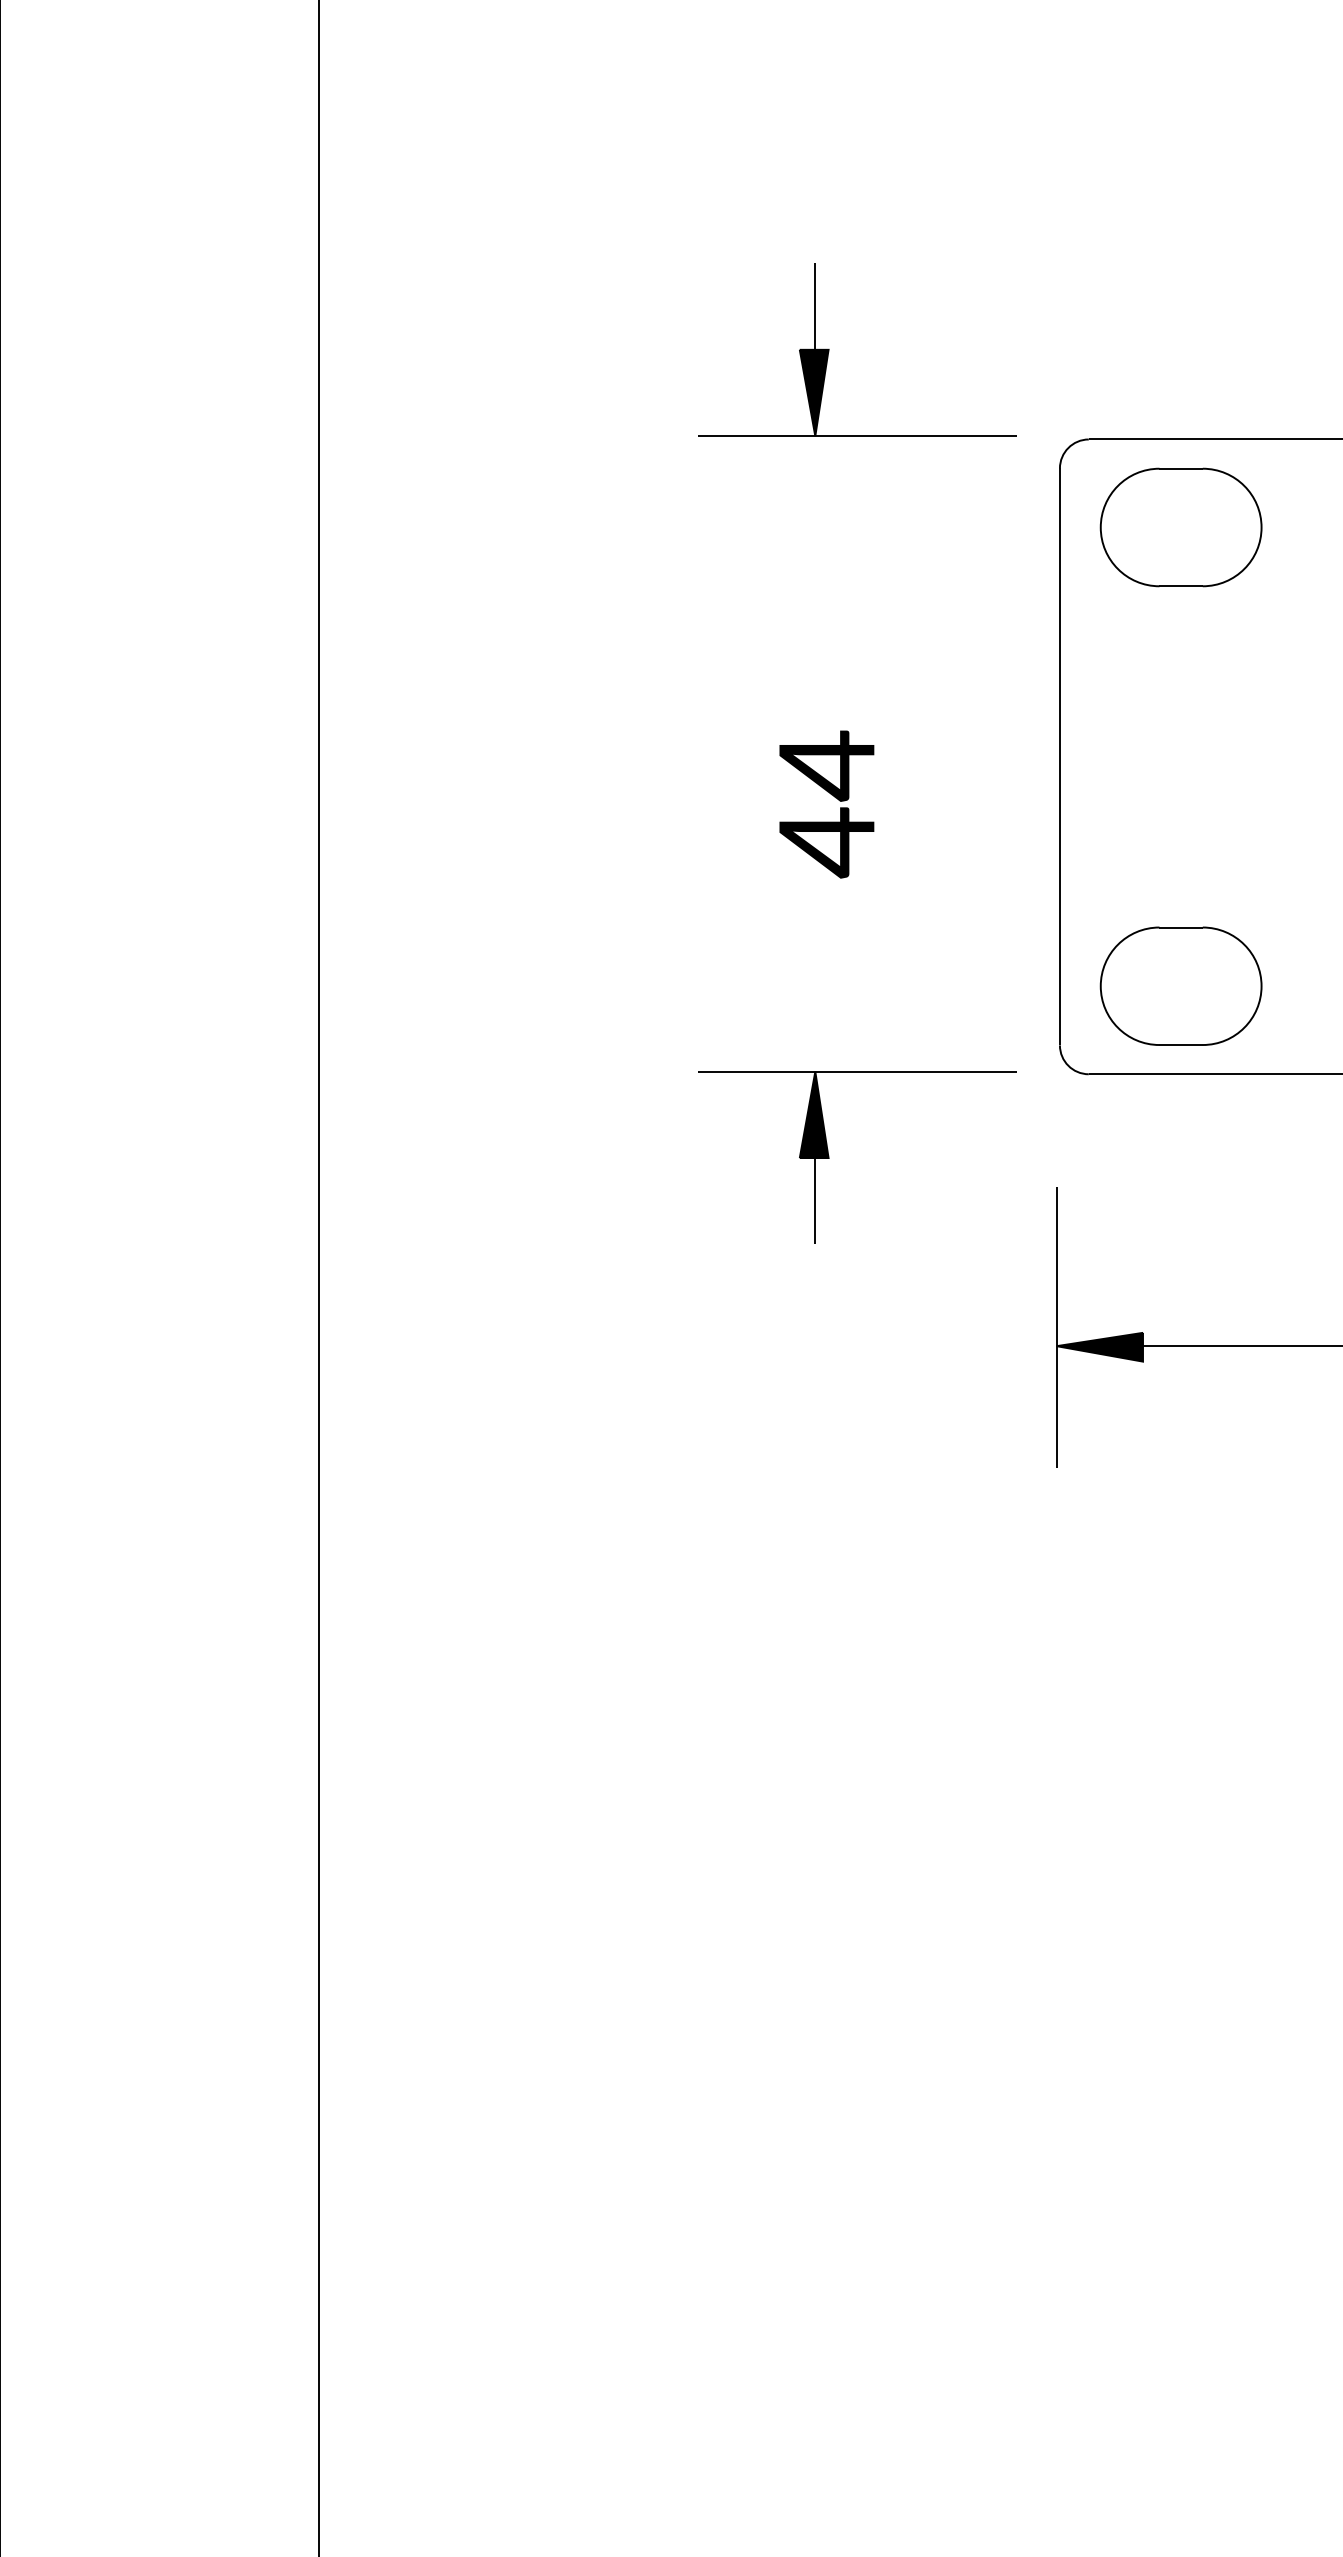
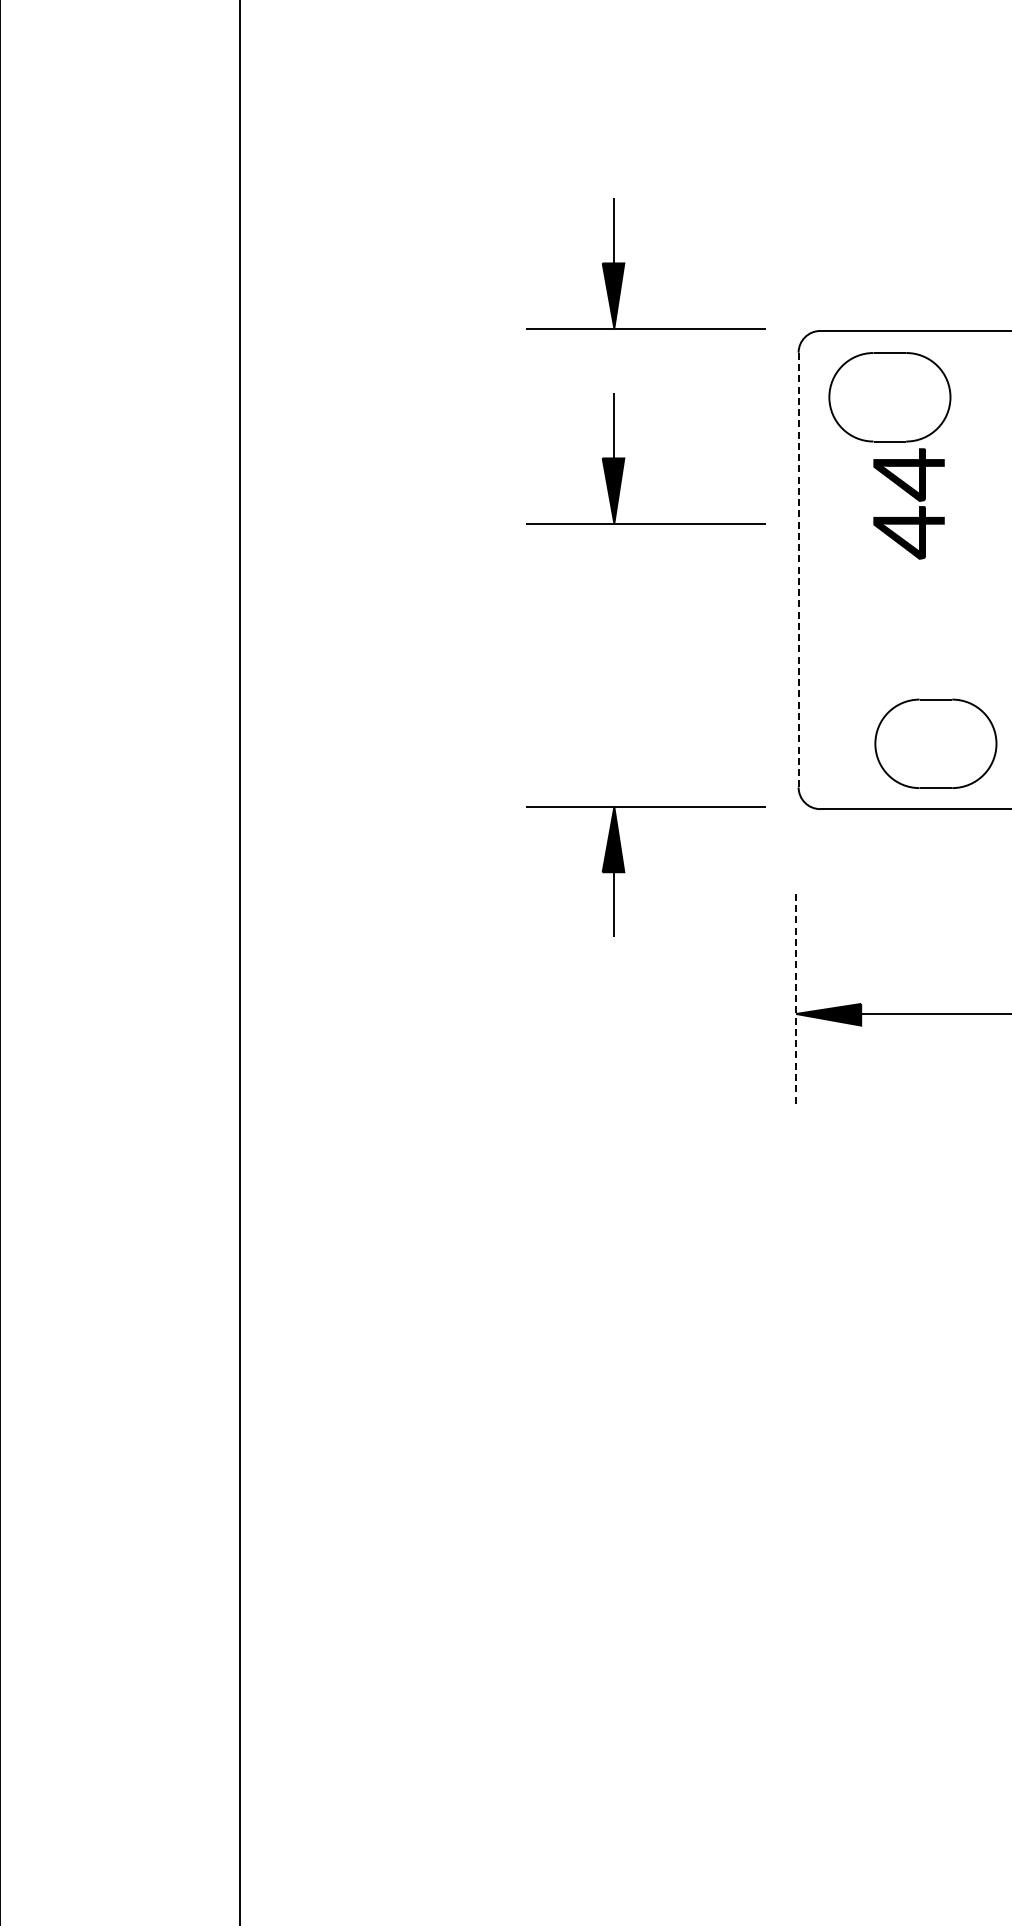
part: (830, 608) -> (625, 458), added
line: (1059, 756) -> (798, 569), solid -> dashed
text: (826, 803) -> (908, 503), moved
part: (1180, 985) -> (935, 743), moved
line: (1057, 1326) -> (796, 999), solid -> dashed

